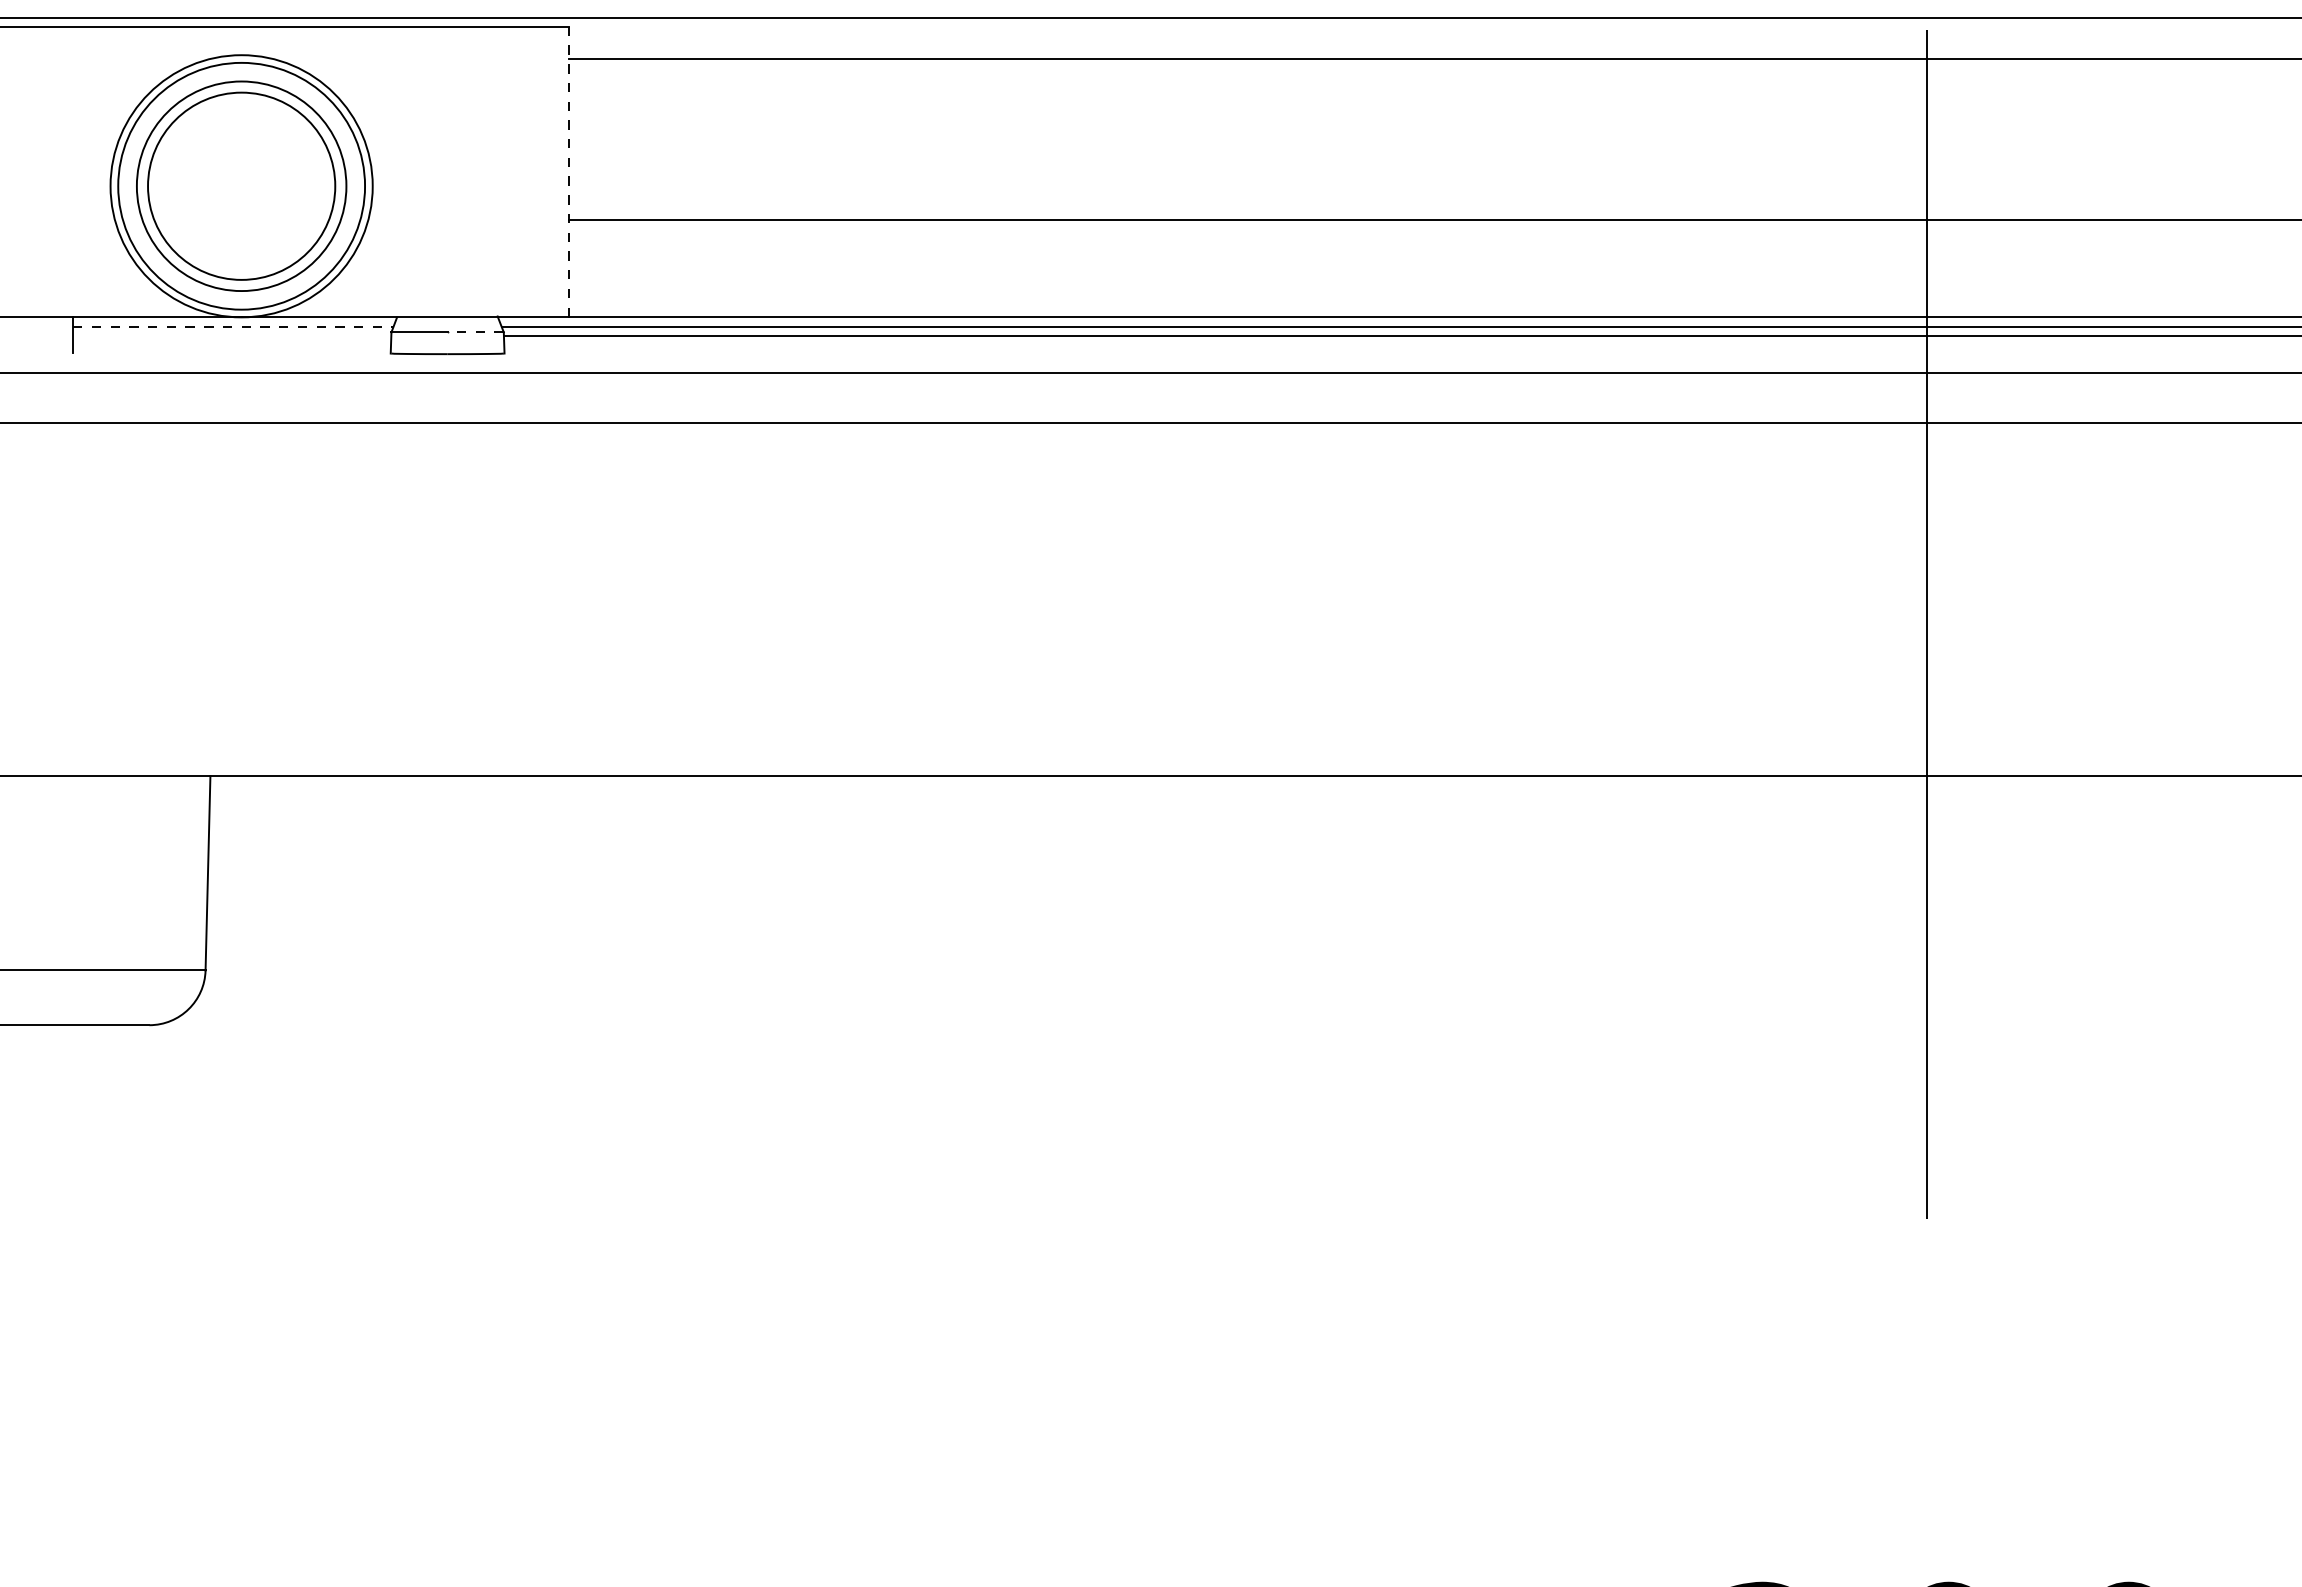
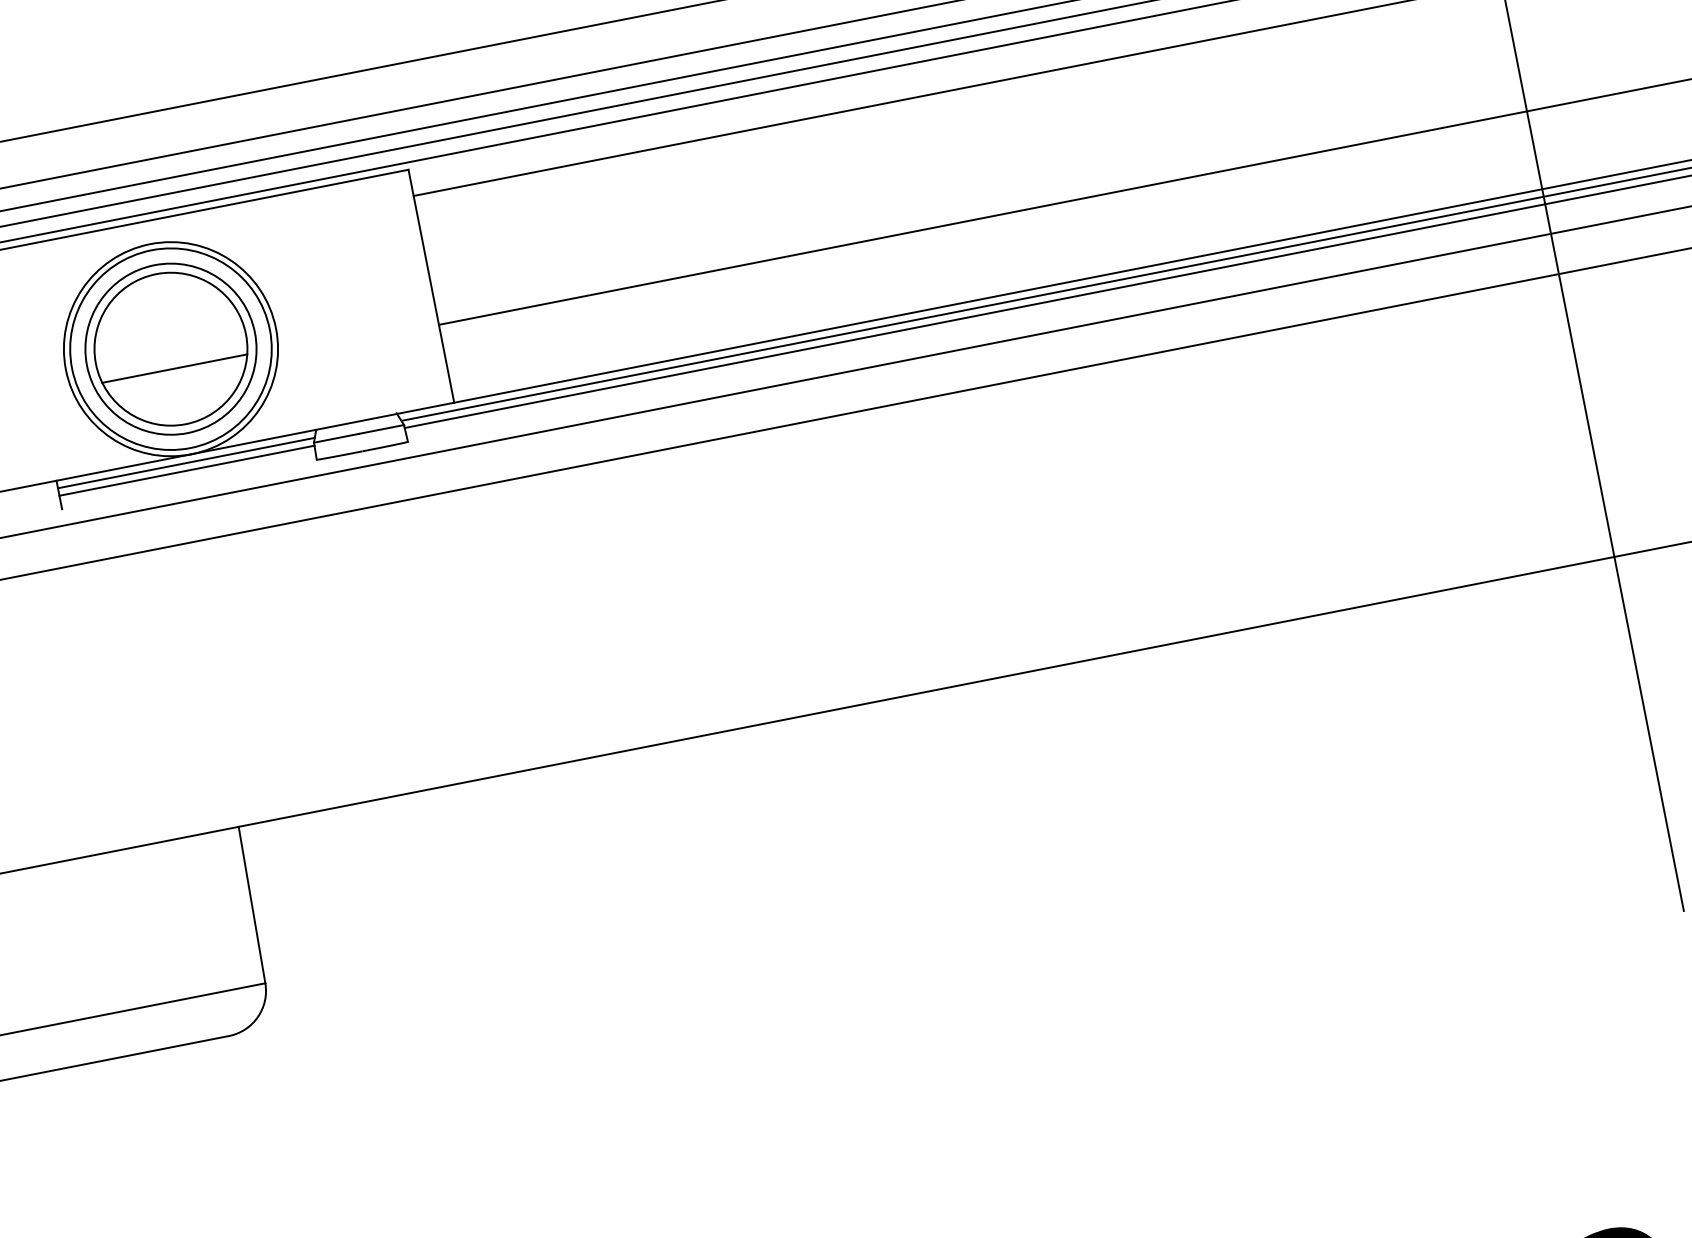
line: (569, 172) -> (431, 286), dashed -> solid
line: (241, 210) -> (174, 368), added
line: (233, 326) -> (186, 462), dashed -> solid
line: (475, 332) -> (381, 429), dashed -> solid
line: (232, 336) -> (187, 471), added

